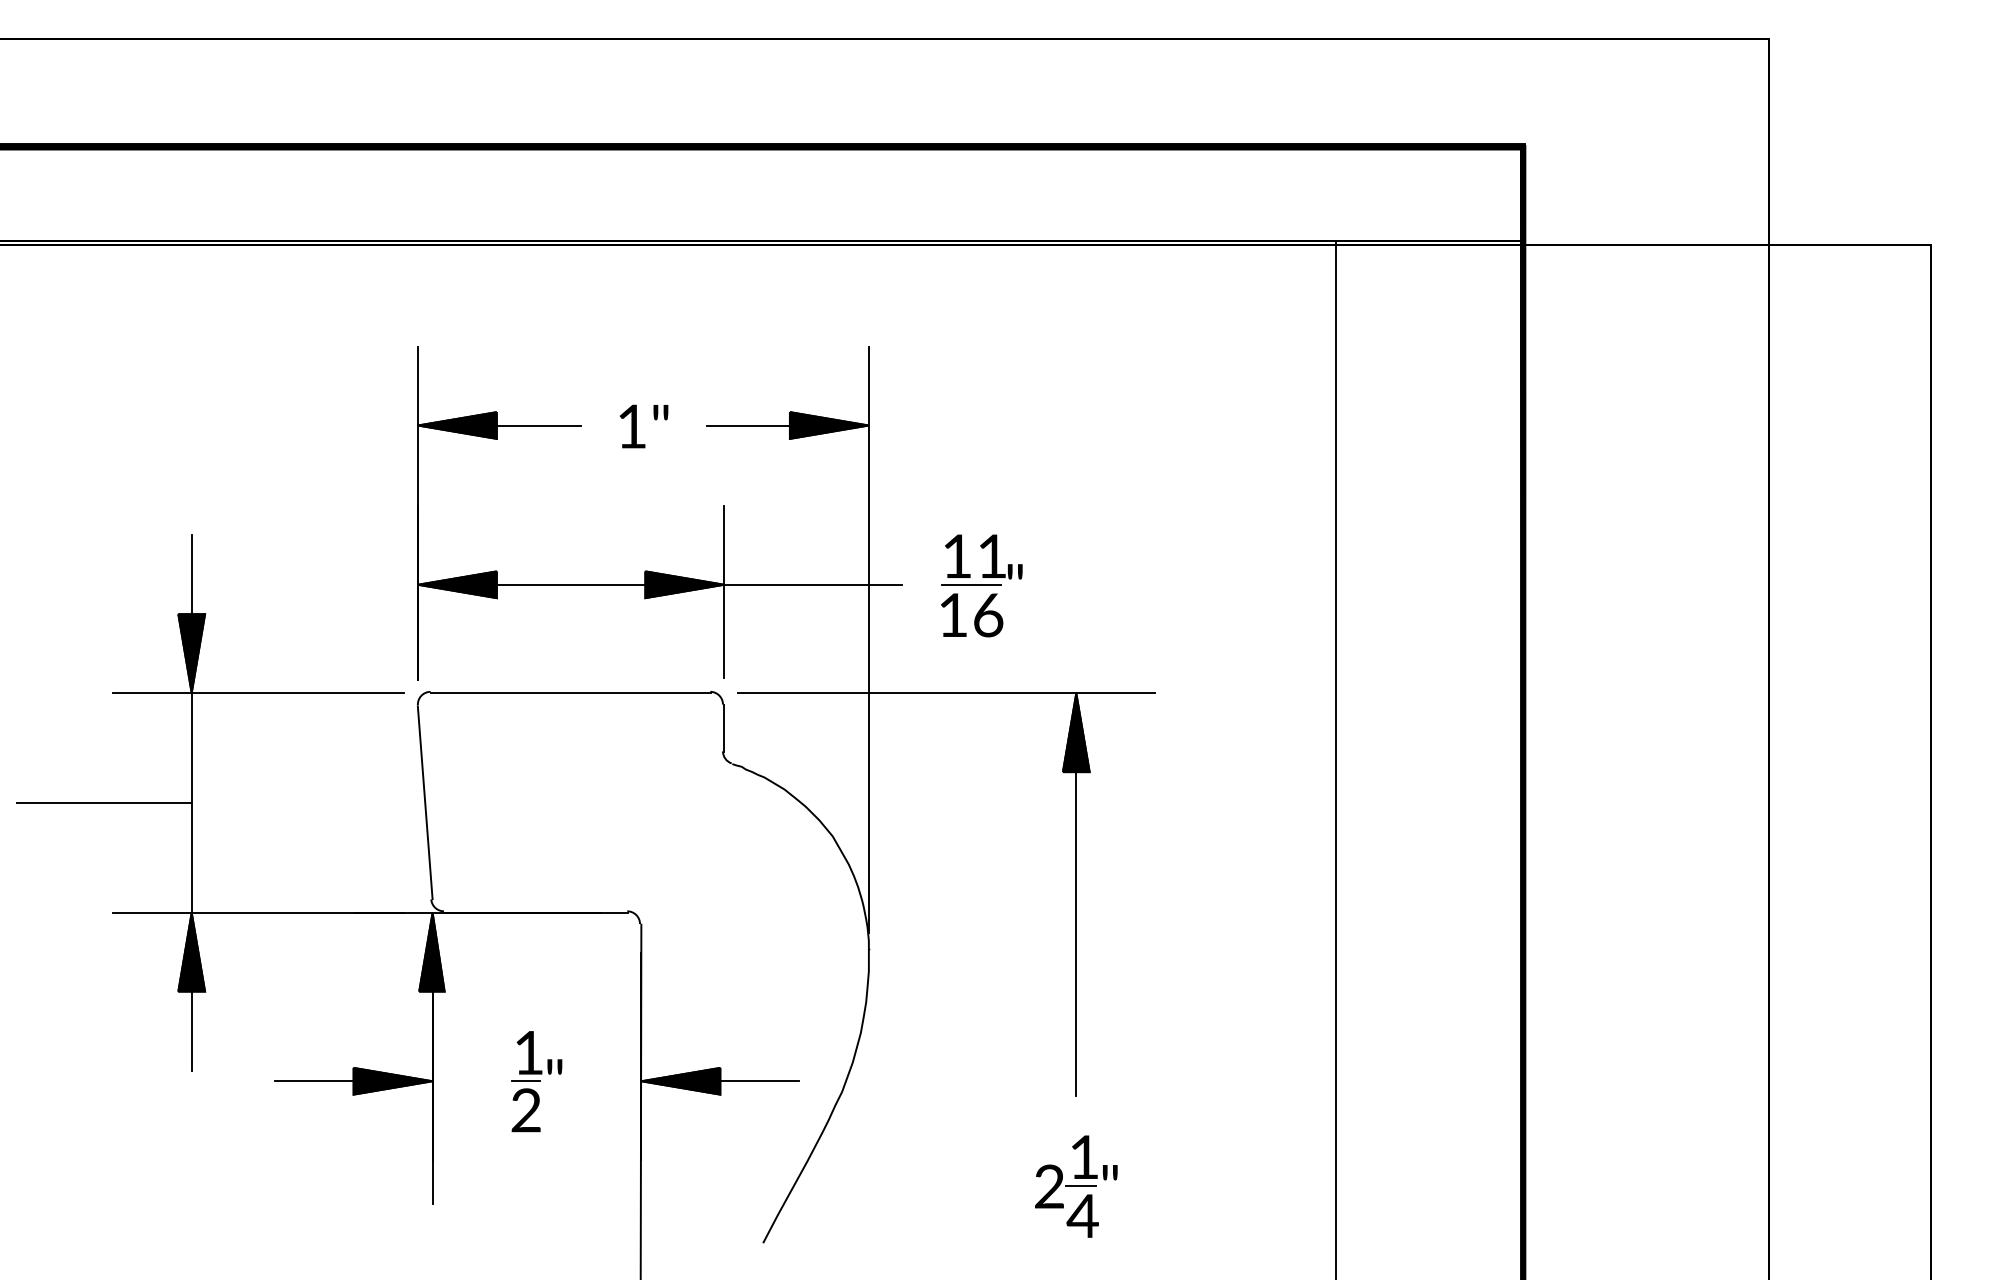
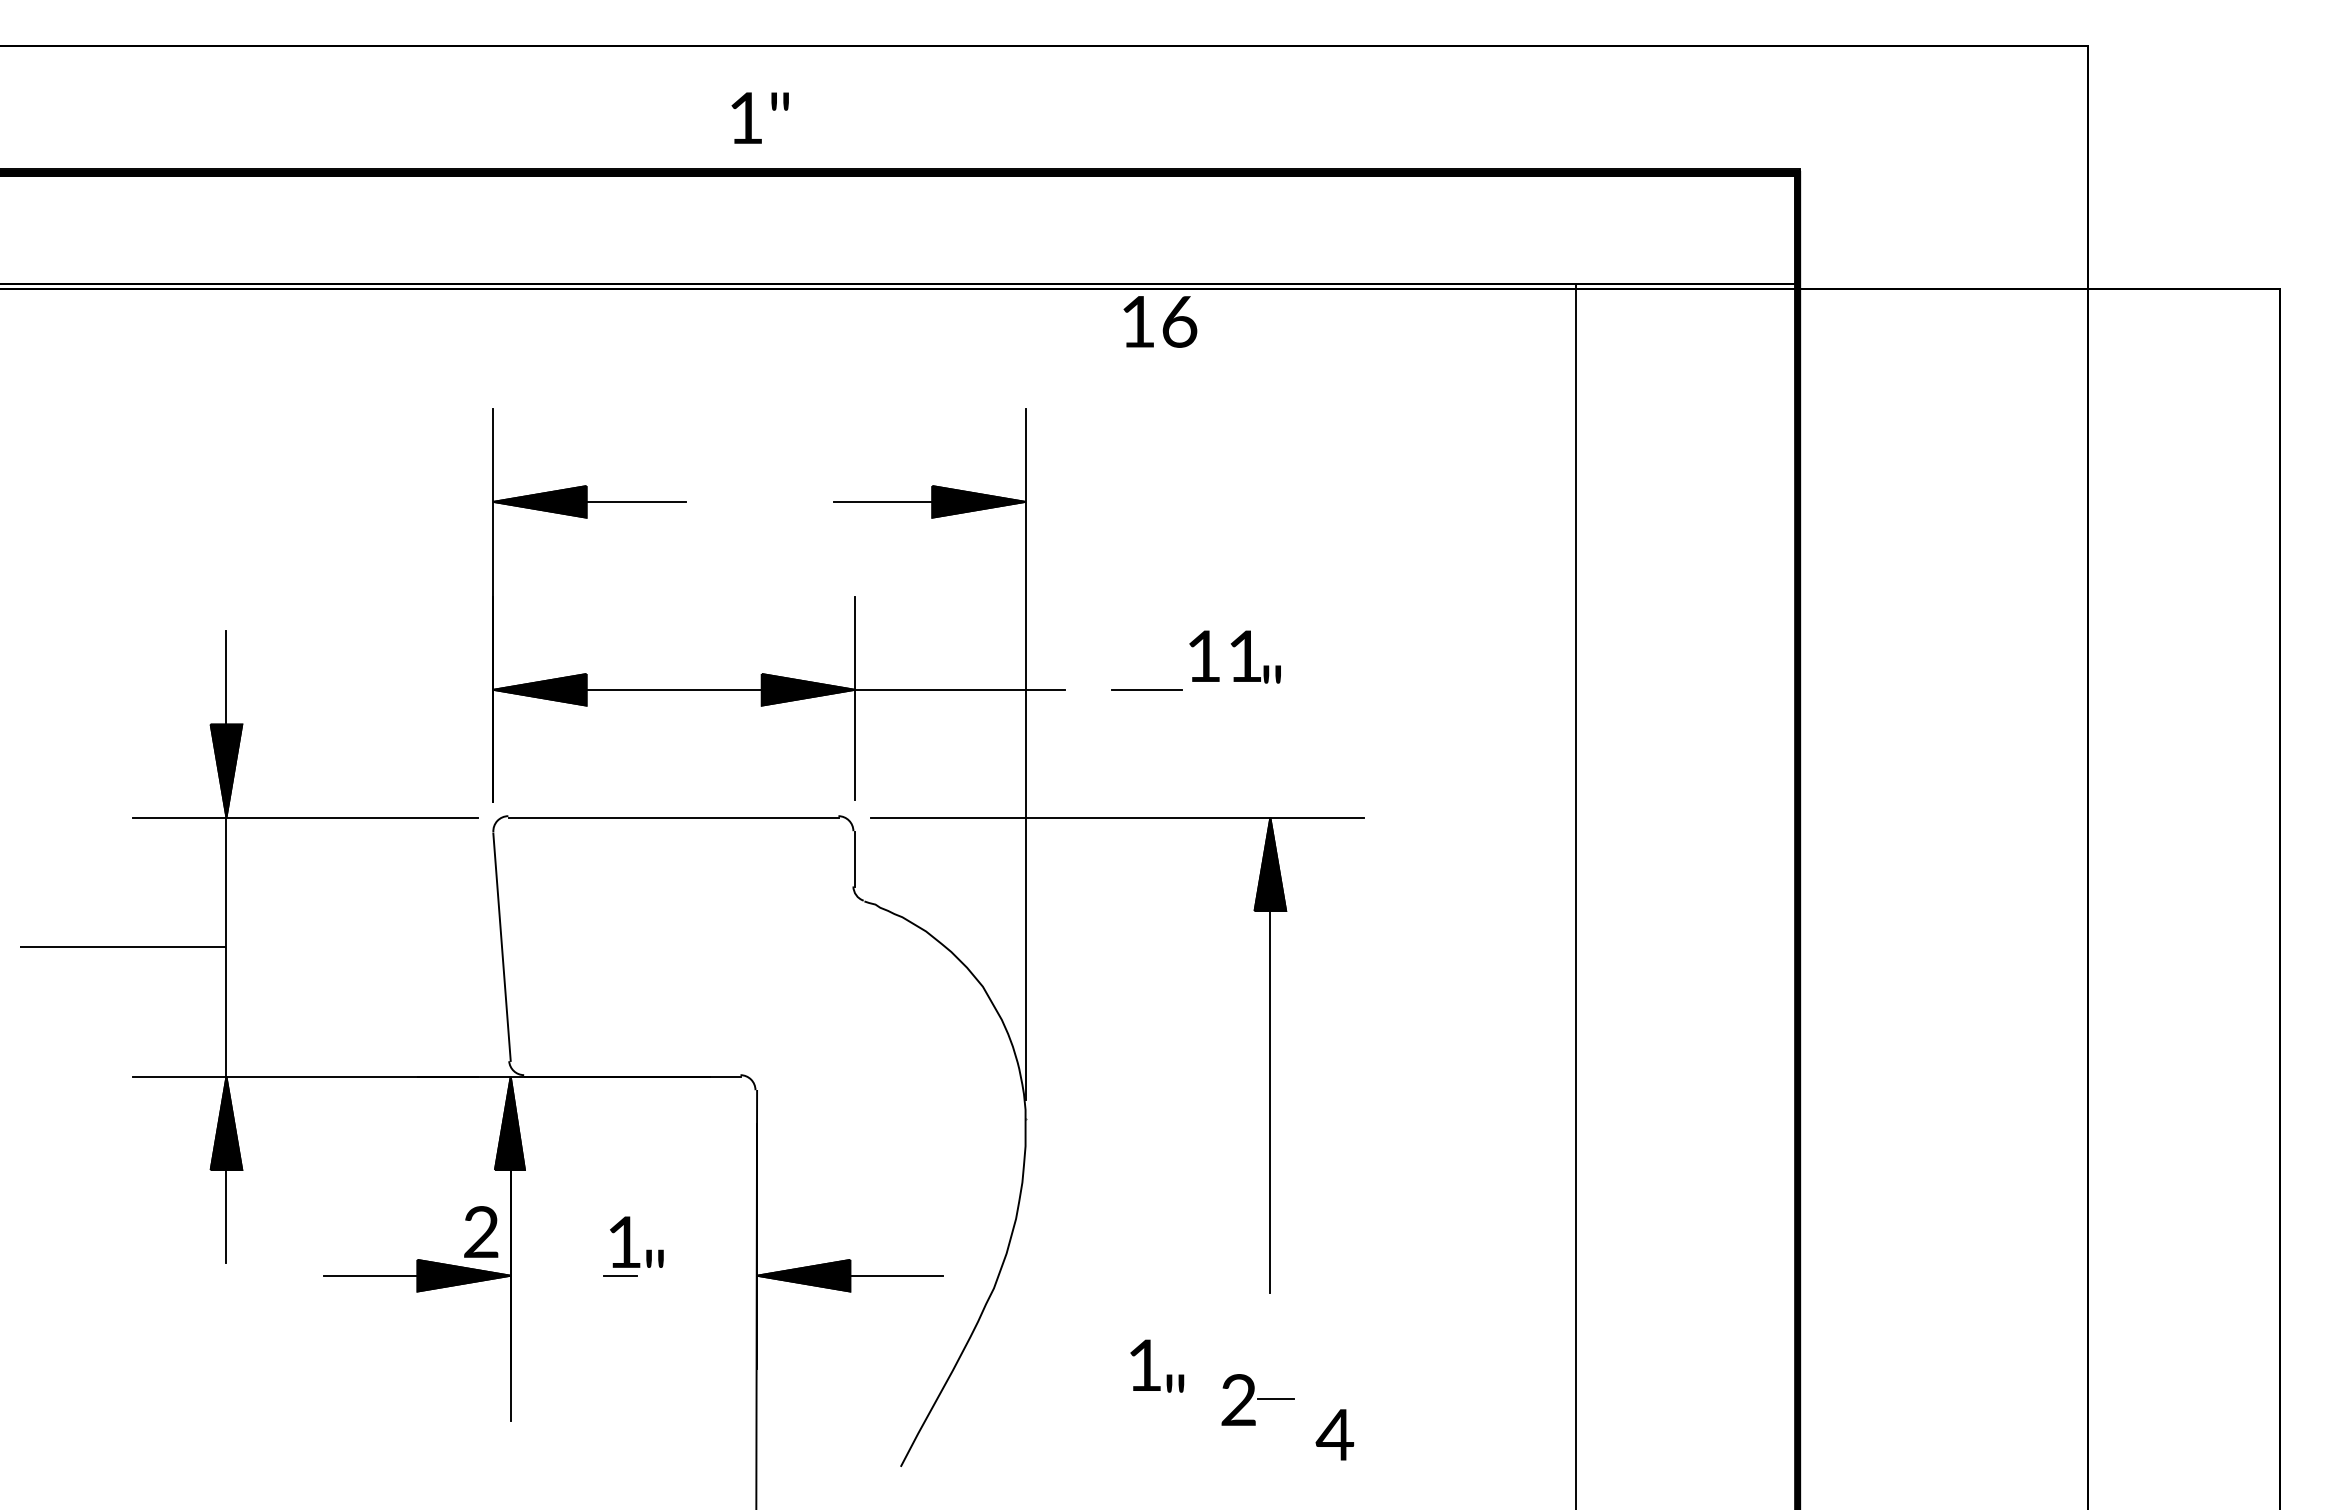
text: (643, 426) -> (759, 117), moved
text: (983, 556) -> (1234, 656), moved
text: (972, 615) -> (1160, 321), moved
text: (526, 1109) -> (481, 1231), moved
text: (1095, 1157) -> (1157, 1365), moved
text: (1082, 1215) -> (1334, 1434), moved

